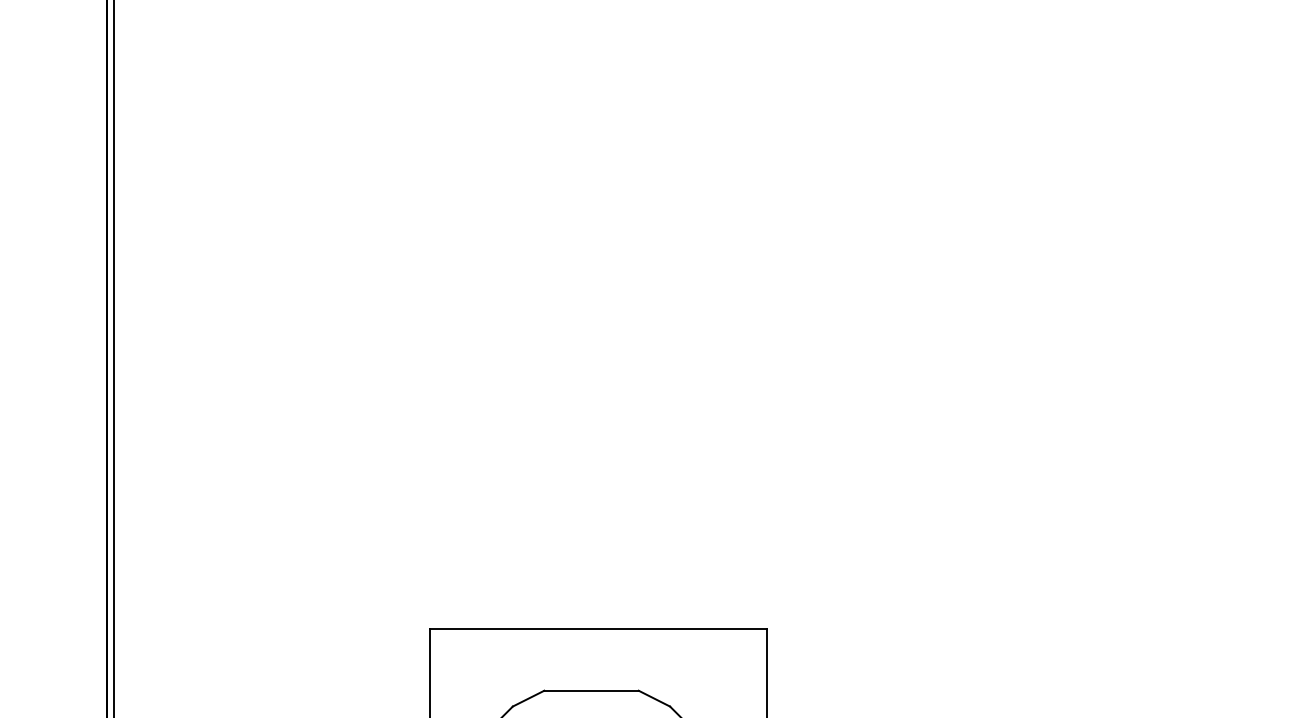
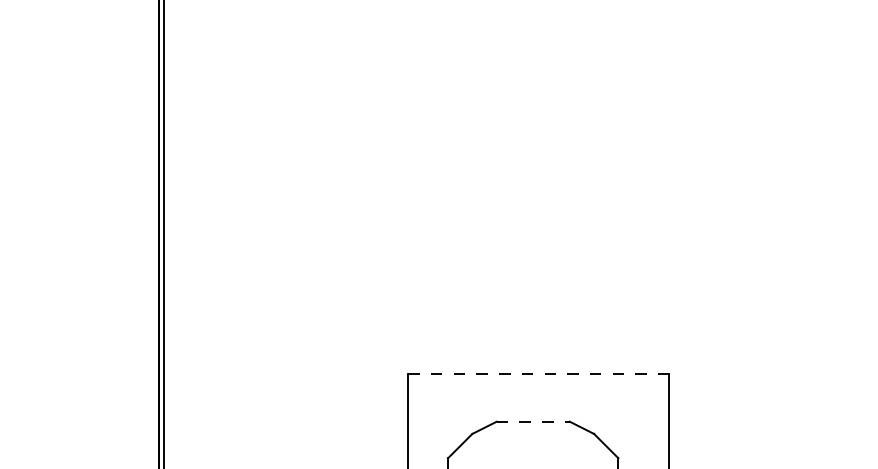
line: (598, 628) -> (538, 373), solid -> dashed
line: (592, 690) -> (534, 421), solid -> dashed

